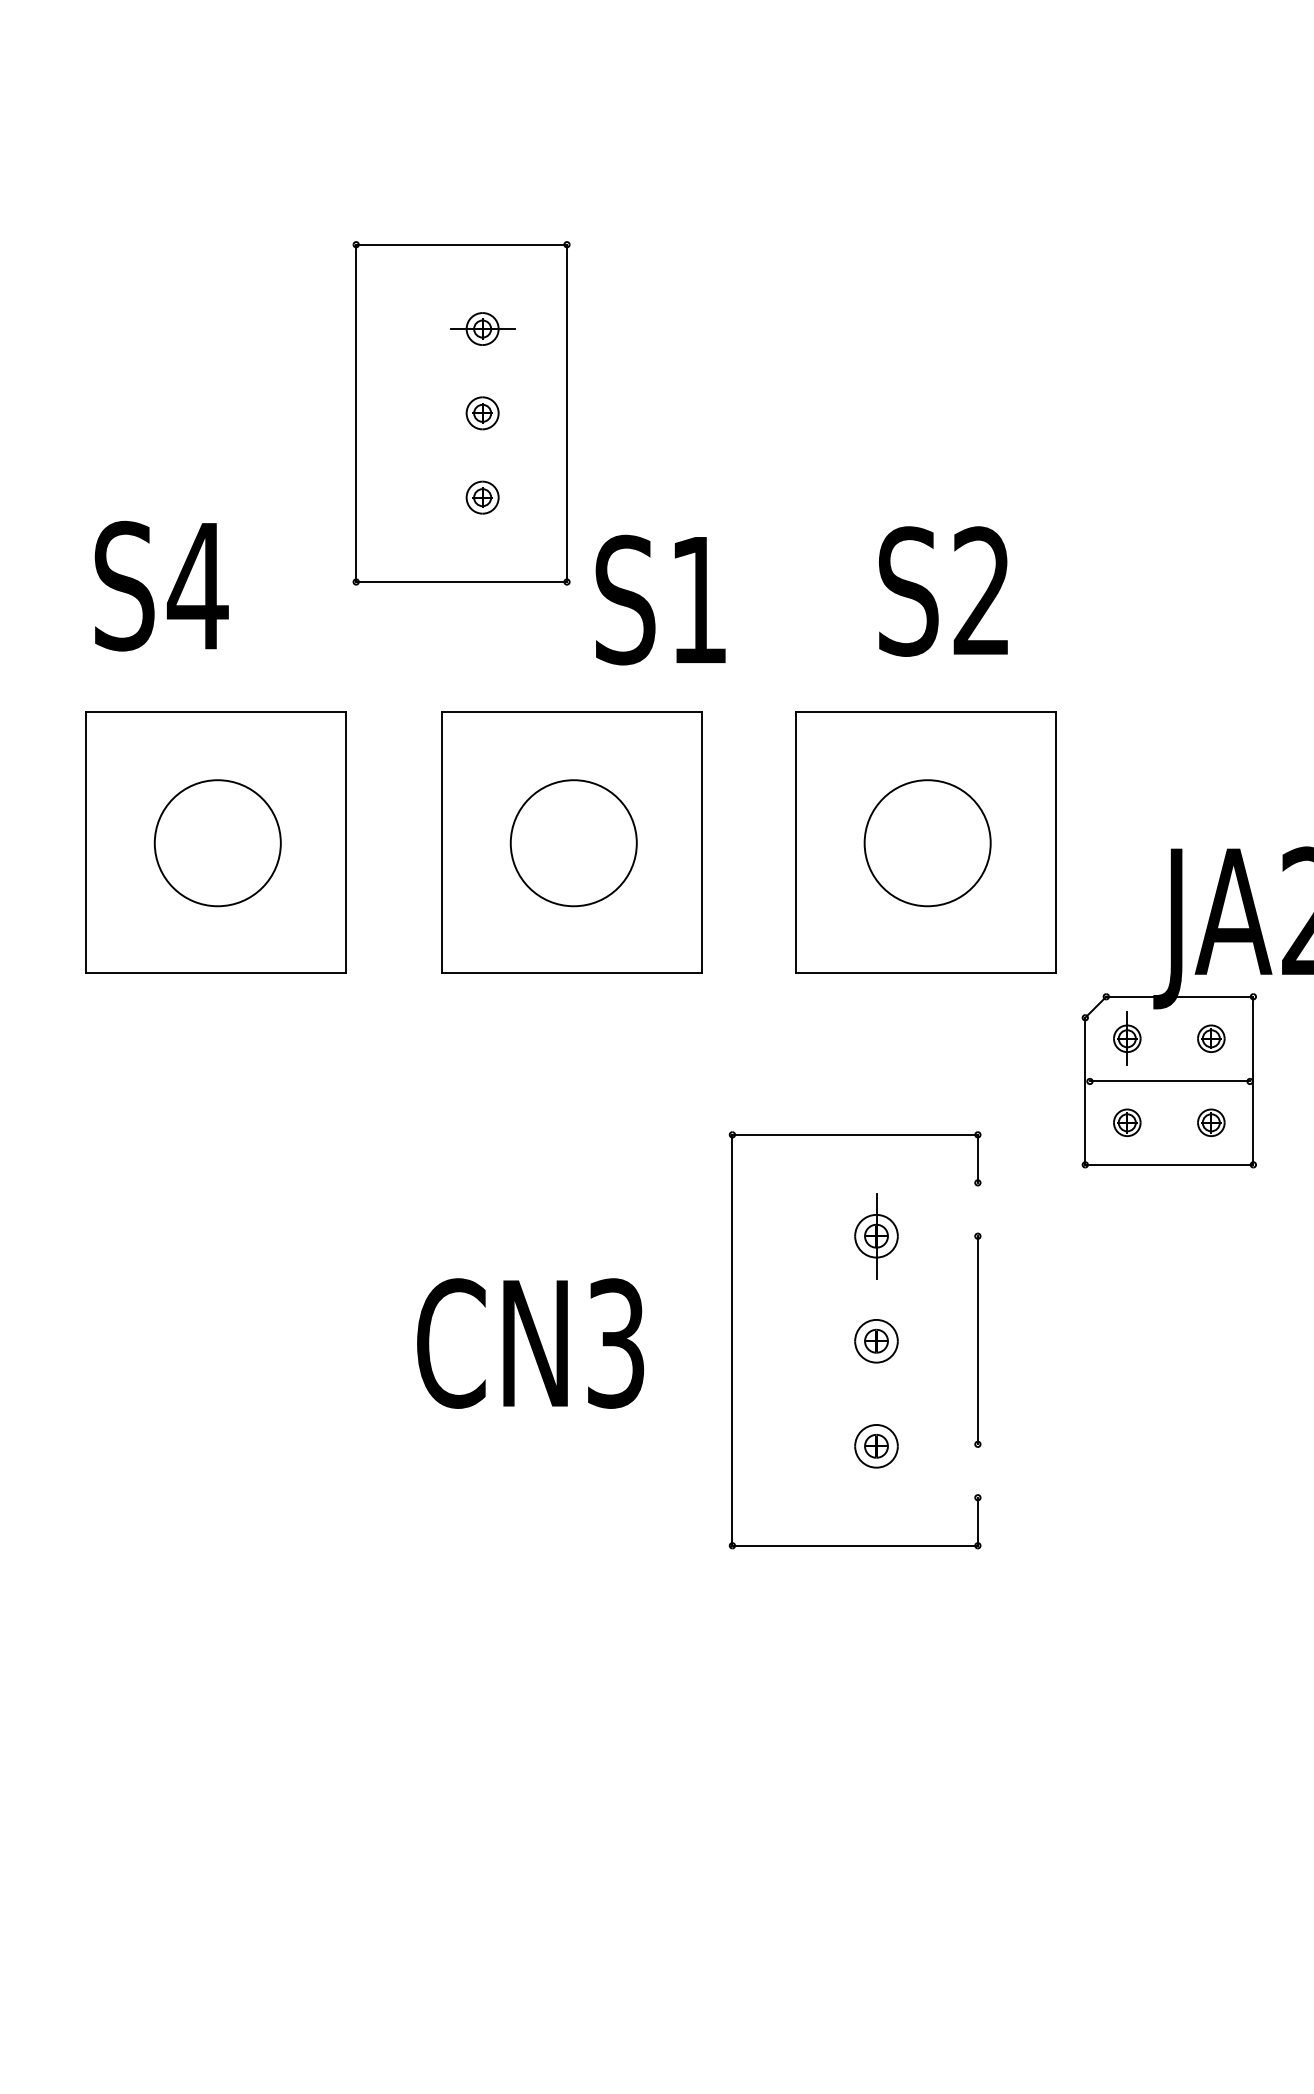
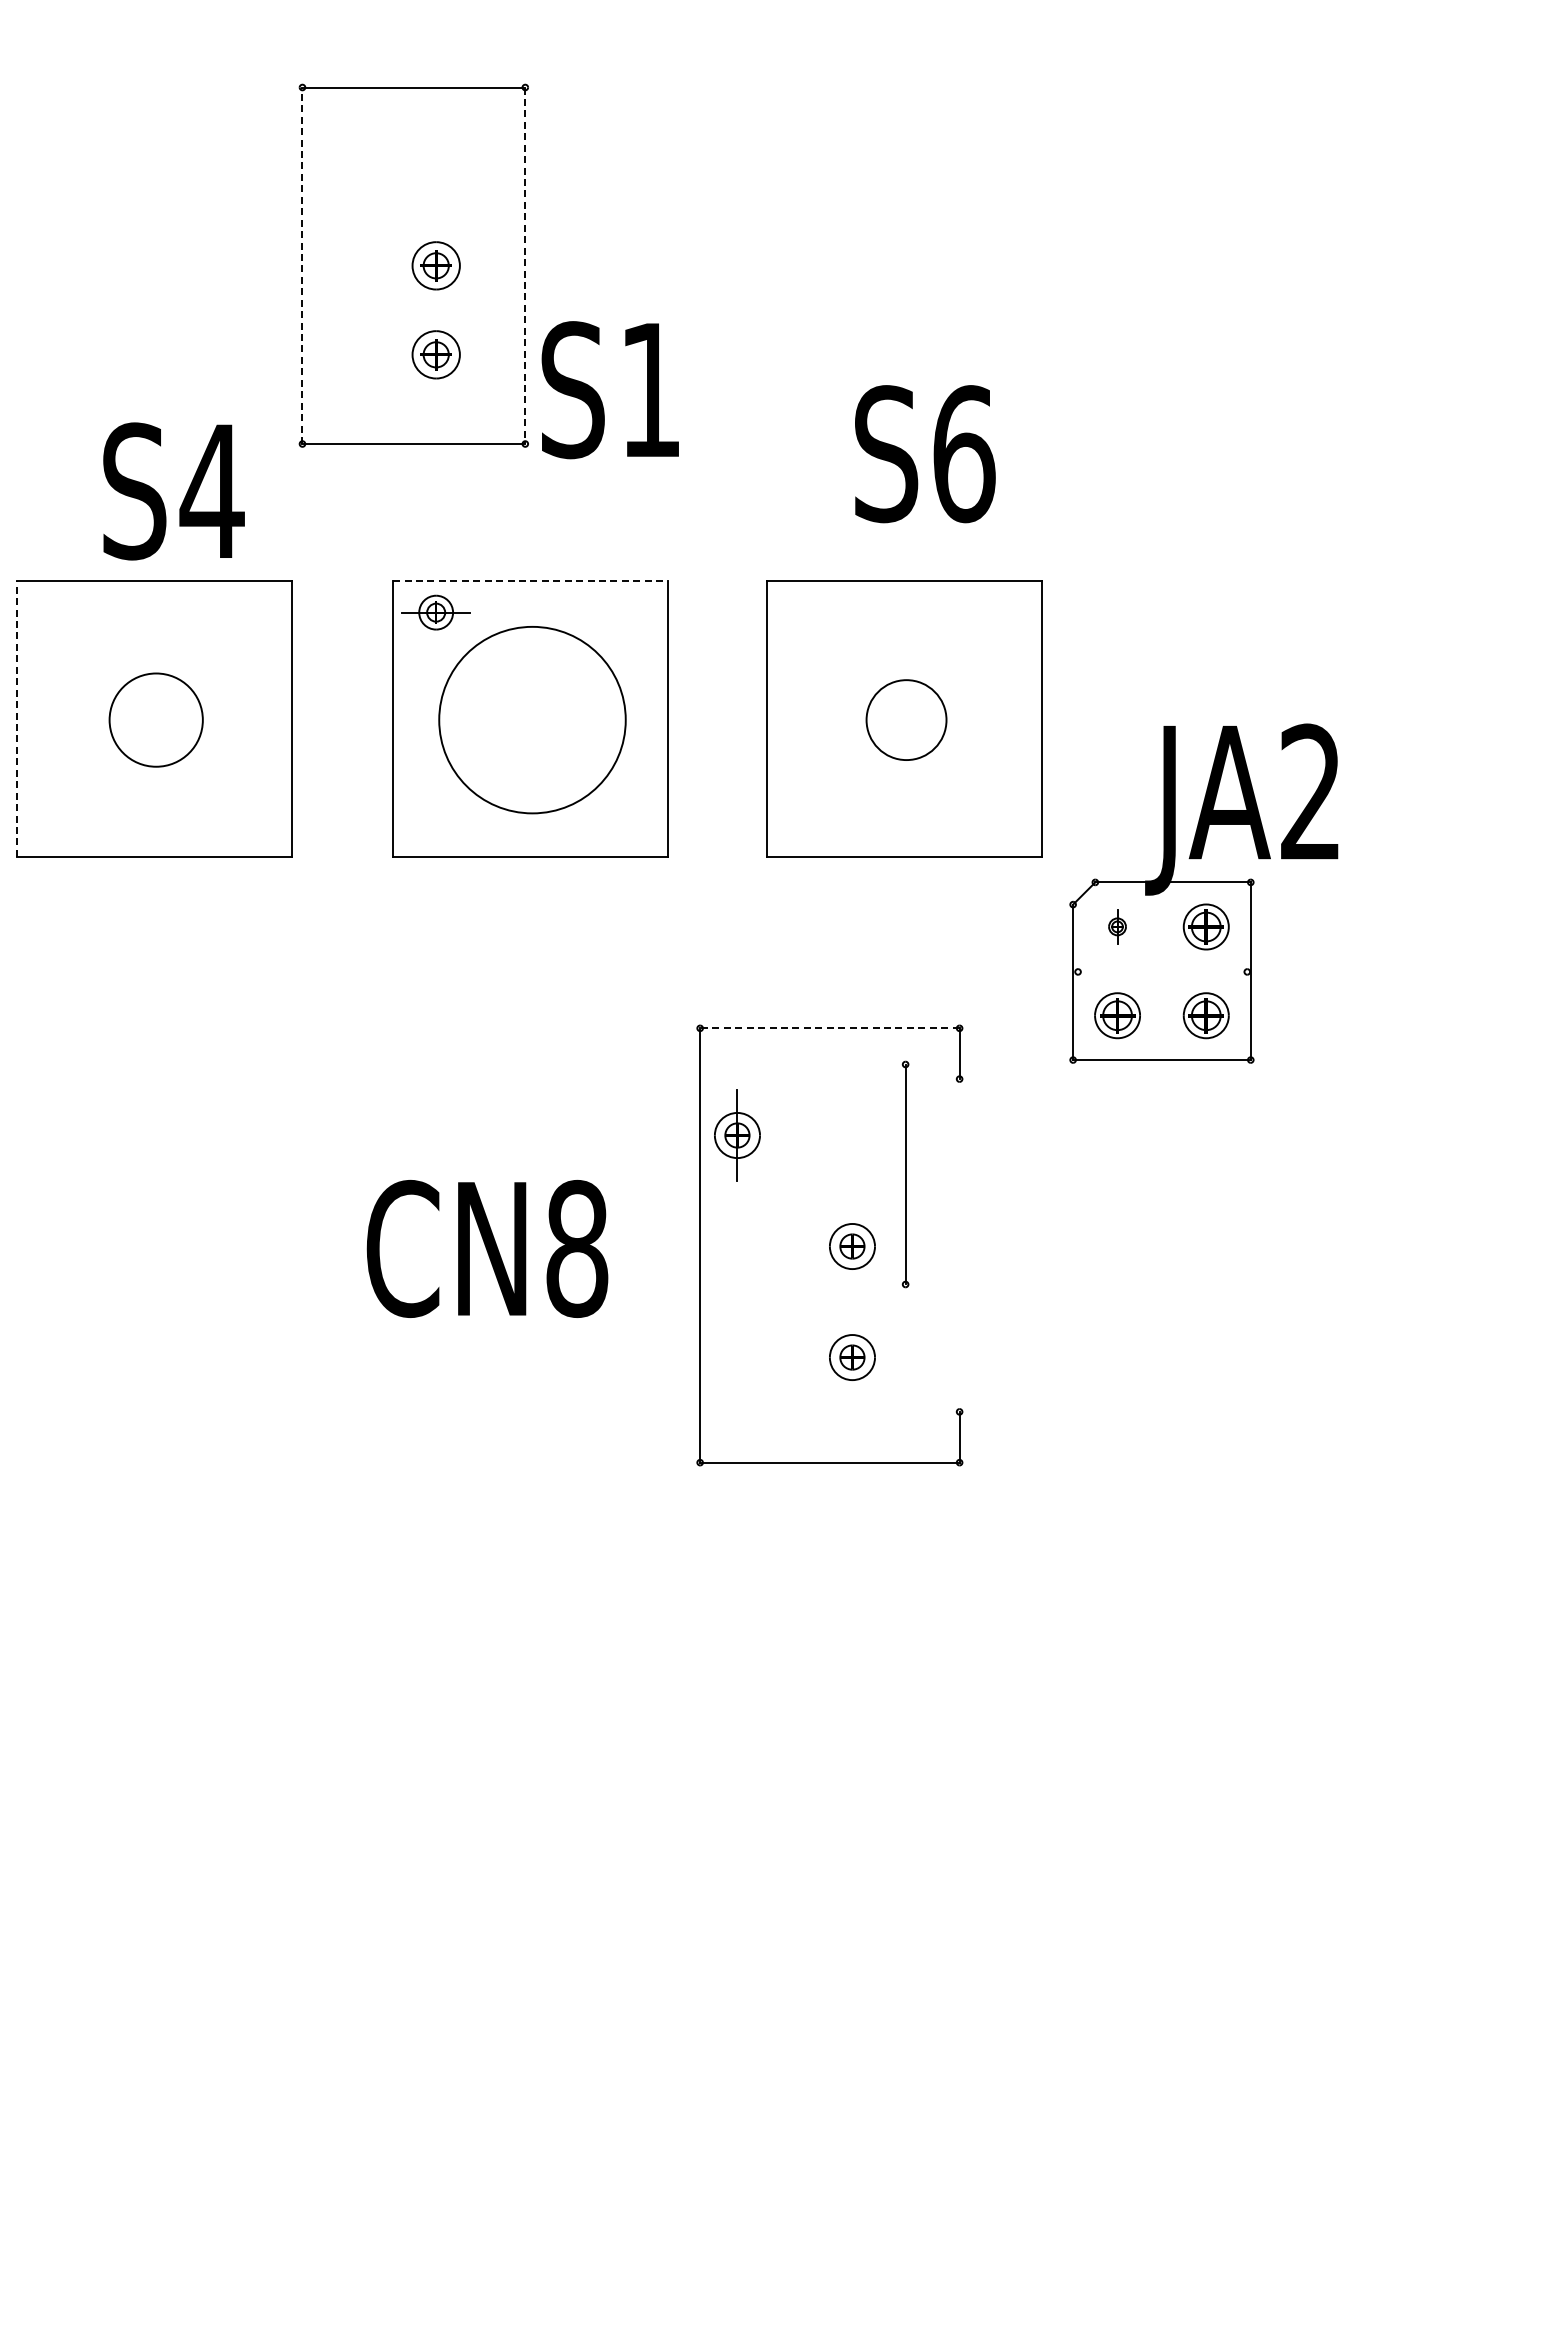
part: (482, 328) -> (435, 612), moved
line: (356, 413) -> (302, 265), solid -> dashed
part: (482, 413) -> (435, 265), size x1.4
line: (567, 414) -> (525, 266), solid -> dashed
part: (482, 497) -> (435, 354), size x1.4
text: (161, 586) -> (173, 491), moved
text: (982, 591) -> (964, 454), S2 -> S6
text: (659, 600) -> (609, 390), moved
line: (571, 712) -> (530, 581), solid -> dashed
line: (85, 842) -> (16, 719), solid -> dashed
circle: (217, 842) -> (155, 719), size x0.7
circle: (573, 842) -> (532, 719), size x1.4
circle: (927, 842) -> (906, 719), size x0.6
part: (1127, 1038) -> (1117, 926), size x0.6
part: (1211, 1038) -> (1206, 926), size x1.6
line: (1169, 1081) -> (1162, 971), removed
part: (1127, 1122) -> (1117, 1015), size x1.6
part: (1211, 1122) -> (1206, 1015), size x1.6
line: (854, 1134) -> (829, 1028), solid -> dashed
part: (876, 1236) -> (737, 1135), moved
part: (977, 1340) -> (905, 1174), moved
text: (616, 1343) -> (577, 1248), CN3 -> CN8

